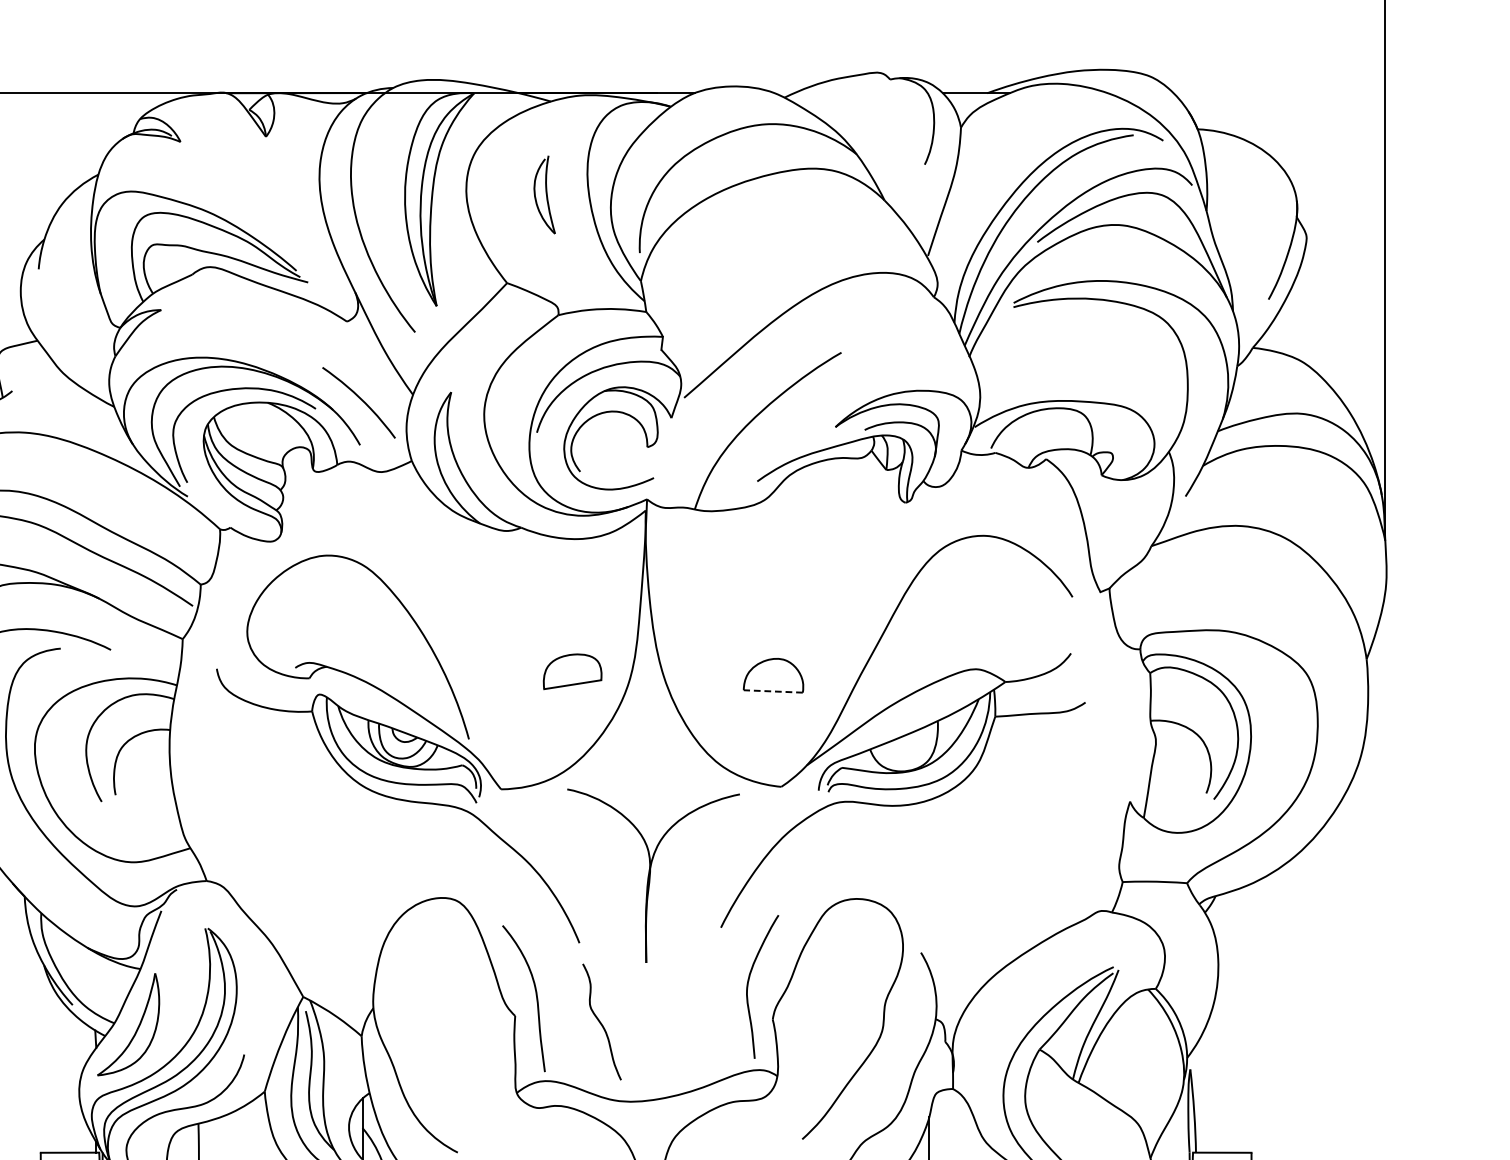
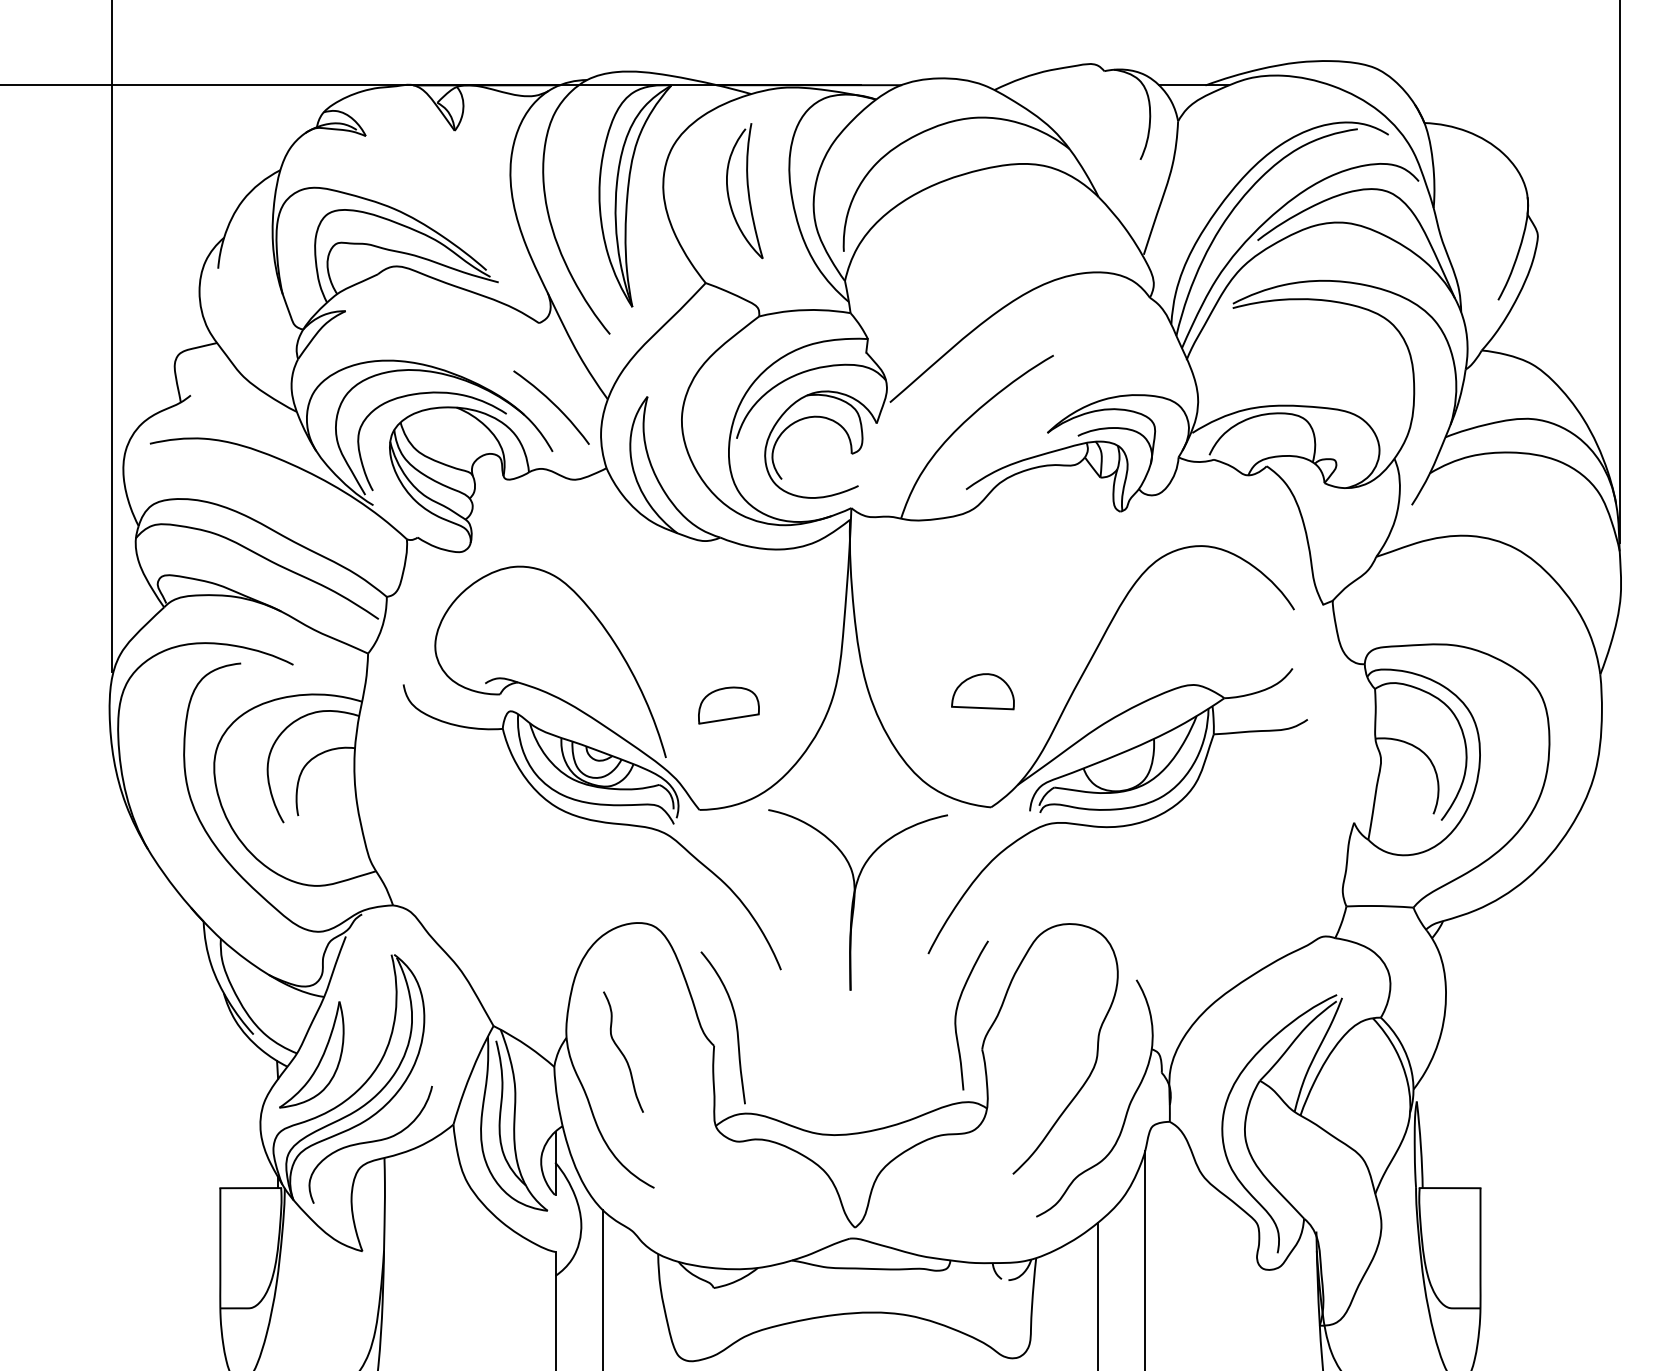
part: (544, 195) -> (744, 191), size x1.67
part: (572, 671) -> (728, 705), moved
line: (773, 691) -> (982, 708), dashed -> solid
curve: (601, 1022) -> (622, 1052), moved

